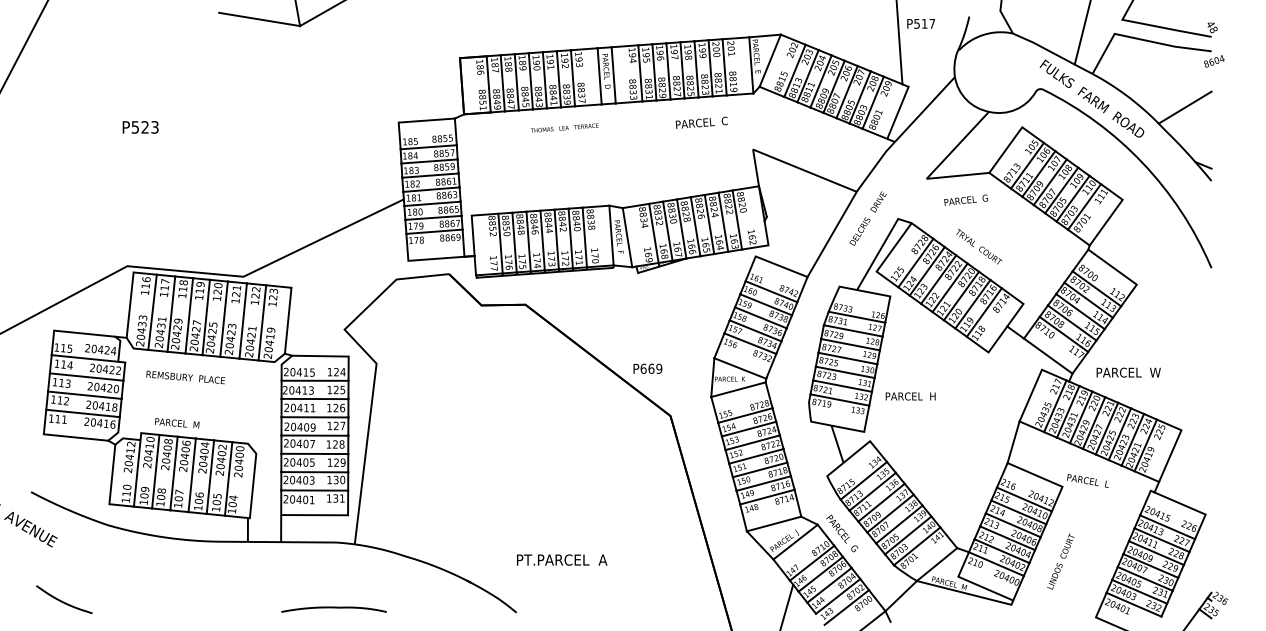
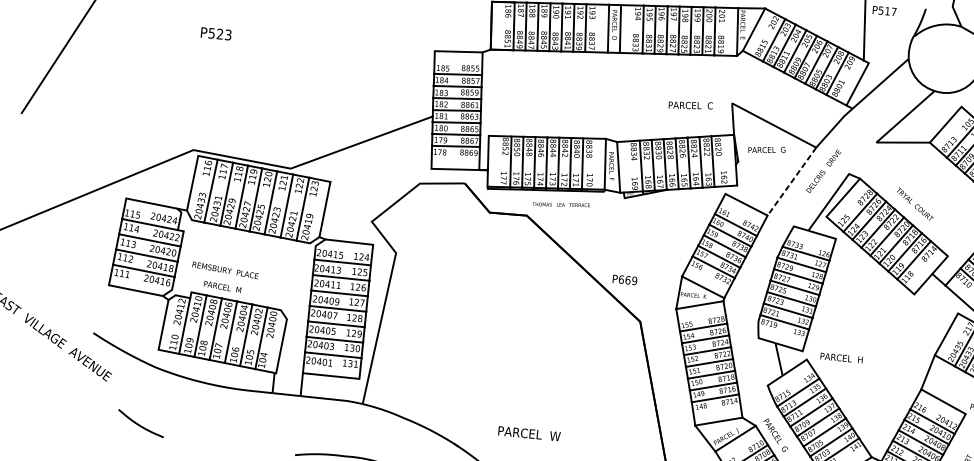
text: (701, 122) -> (690, 105), moved
text: (564, 127) -> (561, 204), moved
text: (966, 199) -> (767, 149), moved
line: (831, 234) -> (791, 181), solid -> dashed
text: (185, 377) -> (225, 270), moved
text: (910, 396) -> (841, 358), moved
text: (565, 559) -> (539, 434), PT.PARCEL  A -> PARCEL  W
curve: (63, 601) -> (140, 425), moved

